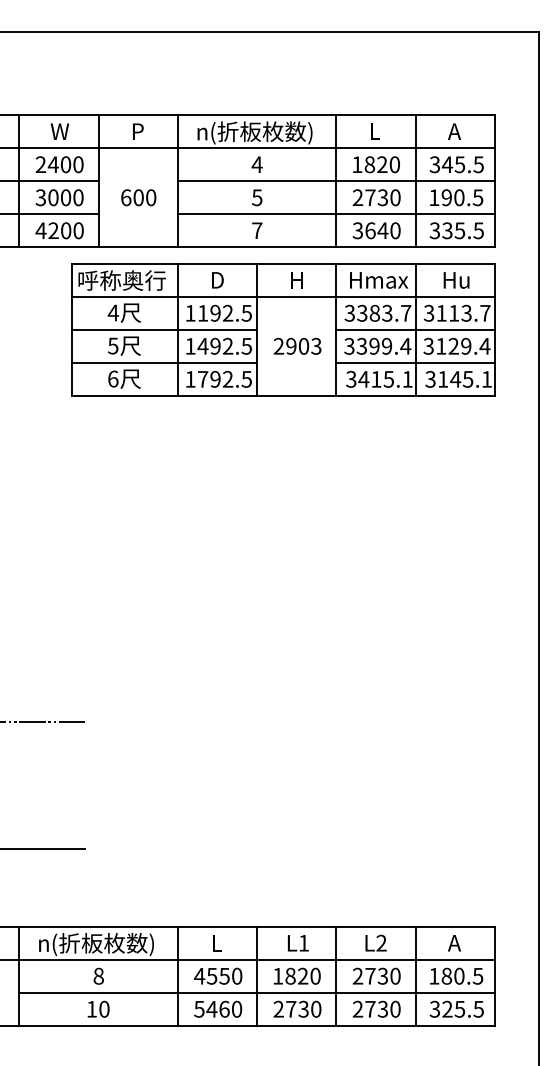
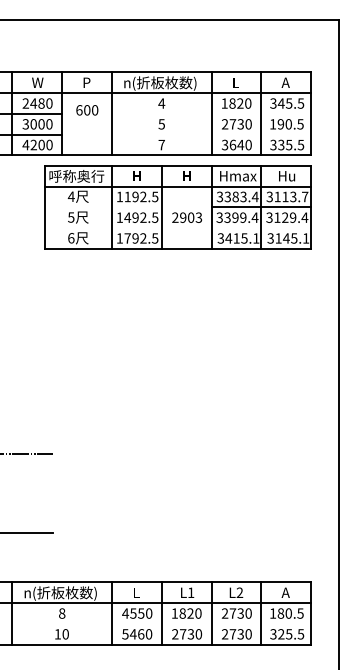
text: (65, 164) -> (41, 103), 2400 -> 2480
line: (336, 180) -> (211, 113), removed
text: (139, 198) -> (87, 110), moved
line: (336, 213) -> (211, 134), removed
text: (217, 280) -> (136, 176), D -> H
text: (404, 312) -> (254, 196), 3383.7 -> 3383.4
line: (164, 330) -> (103, 207), removed
line: (164, 363) -> (103, 228), removed
line: (415, 363) -> (261, 228), removed
line: (256, 992) -> (161, 623), removed

